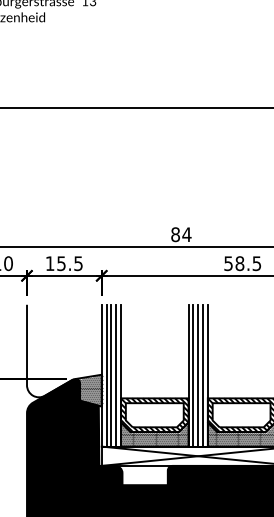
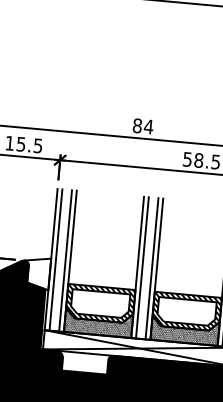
line: (111, 375) -> (60, 260), removed
line: (198, 375) -> (147, 268), removed
hatch: (89, 390) -> (37, 273), removed

